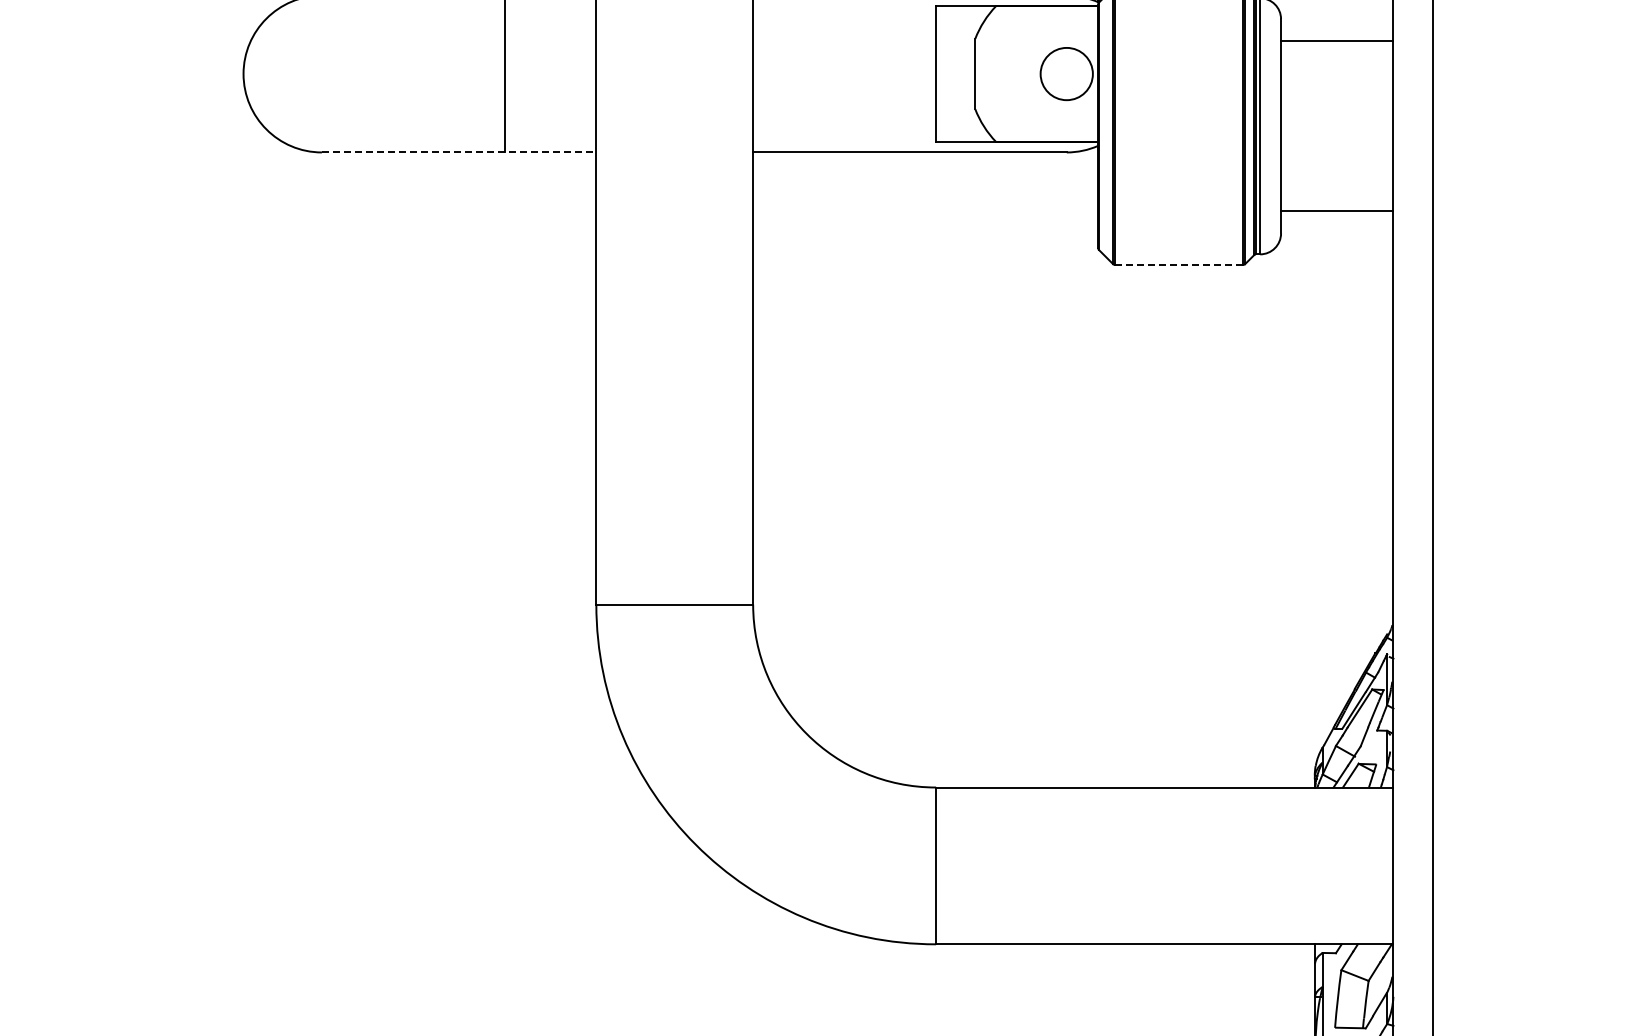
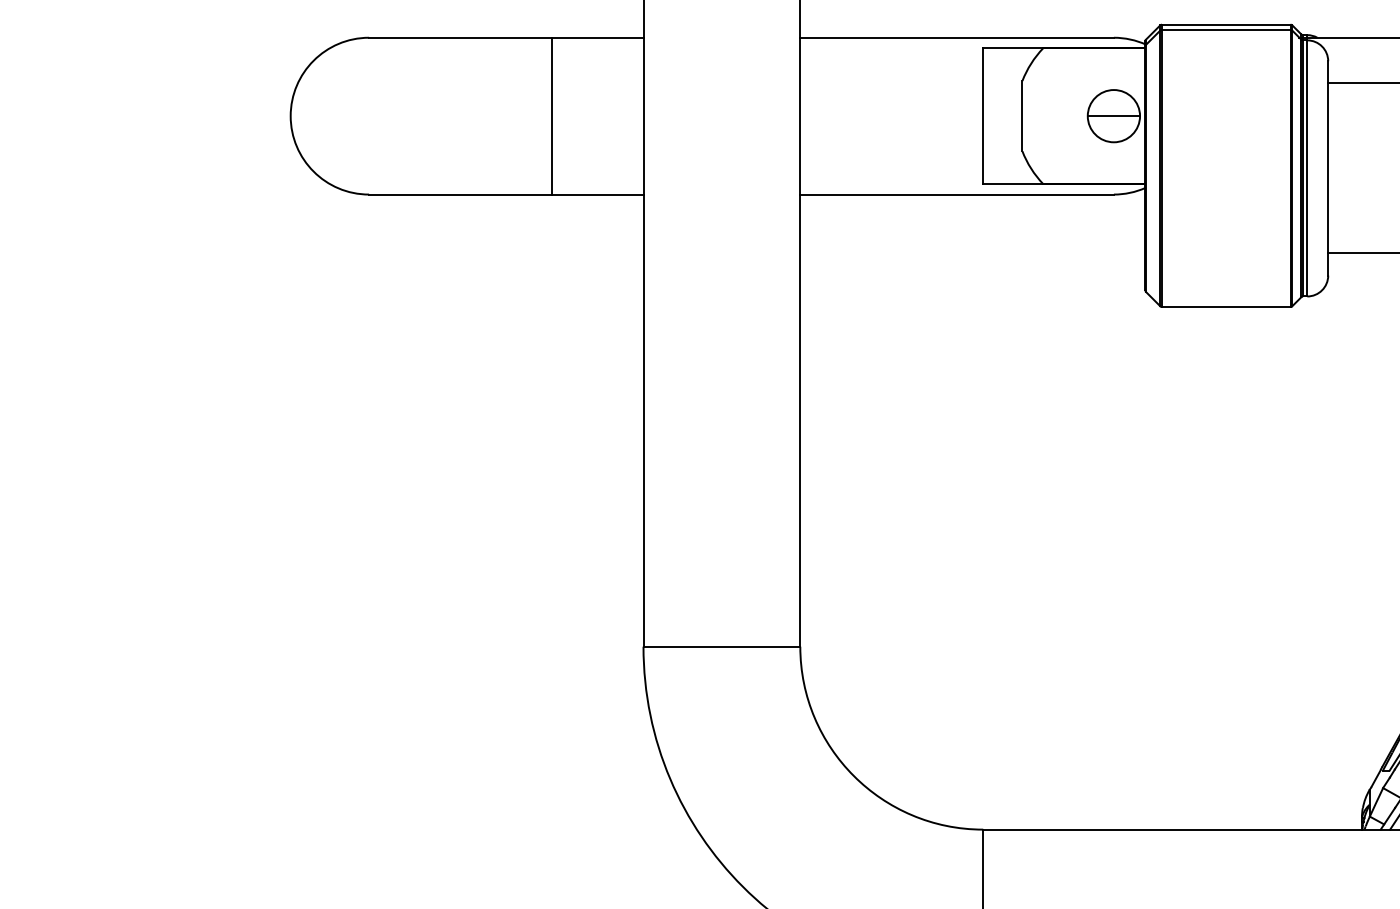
line: (1066, 74) -> (1113, 116), added
line: (459, 152) -> (506, 194), dashed -> solid
line: (1179, 264) -> (1226, 306), dashed -> solid

